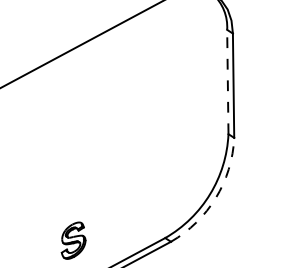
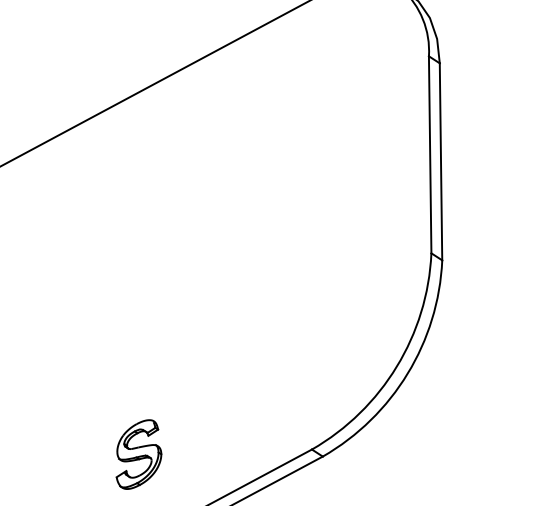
line: (227, 81) -> (429, 153), dashed -> solid
arc: (215, 197) -> (406, 372), dashed -> solid

